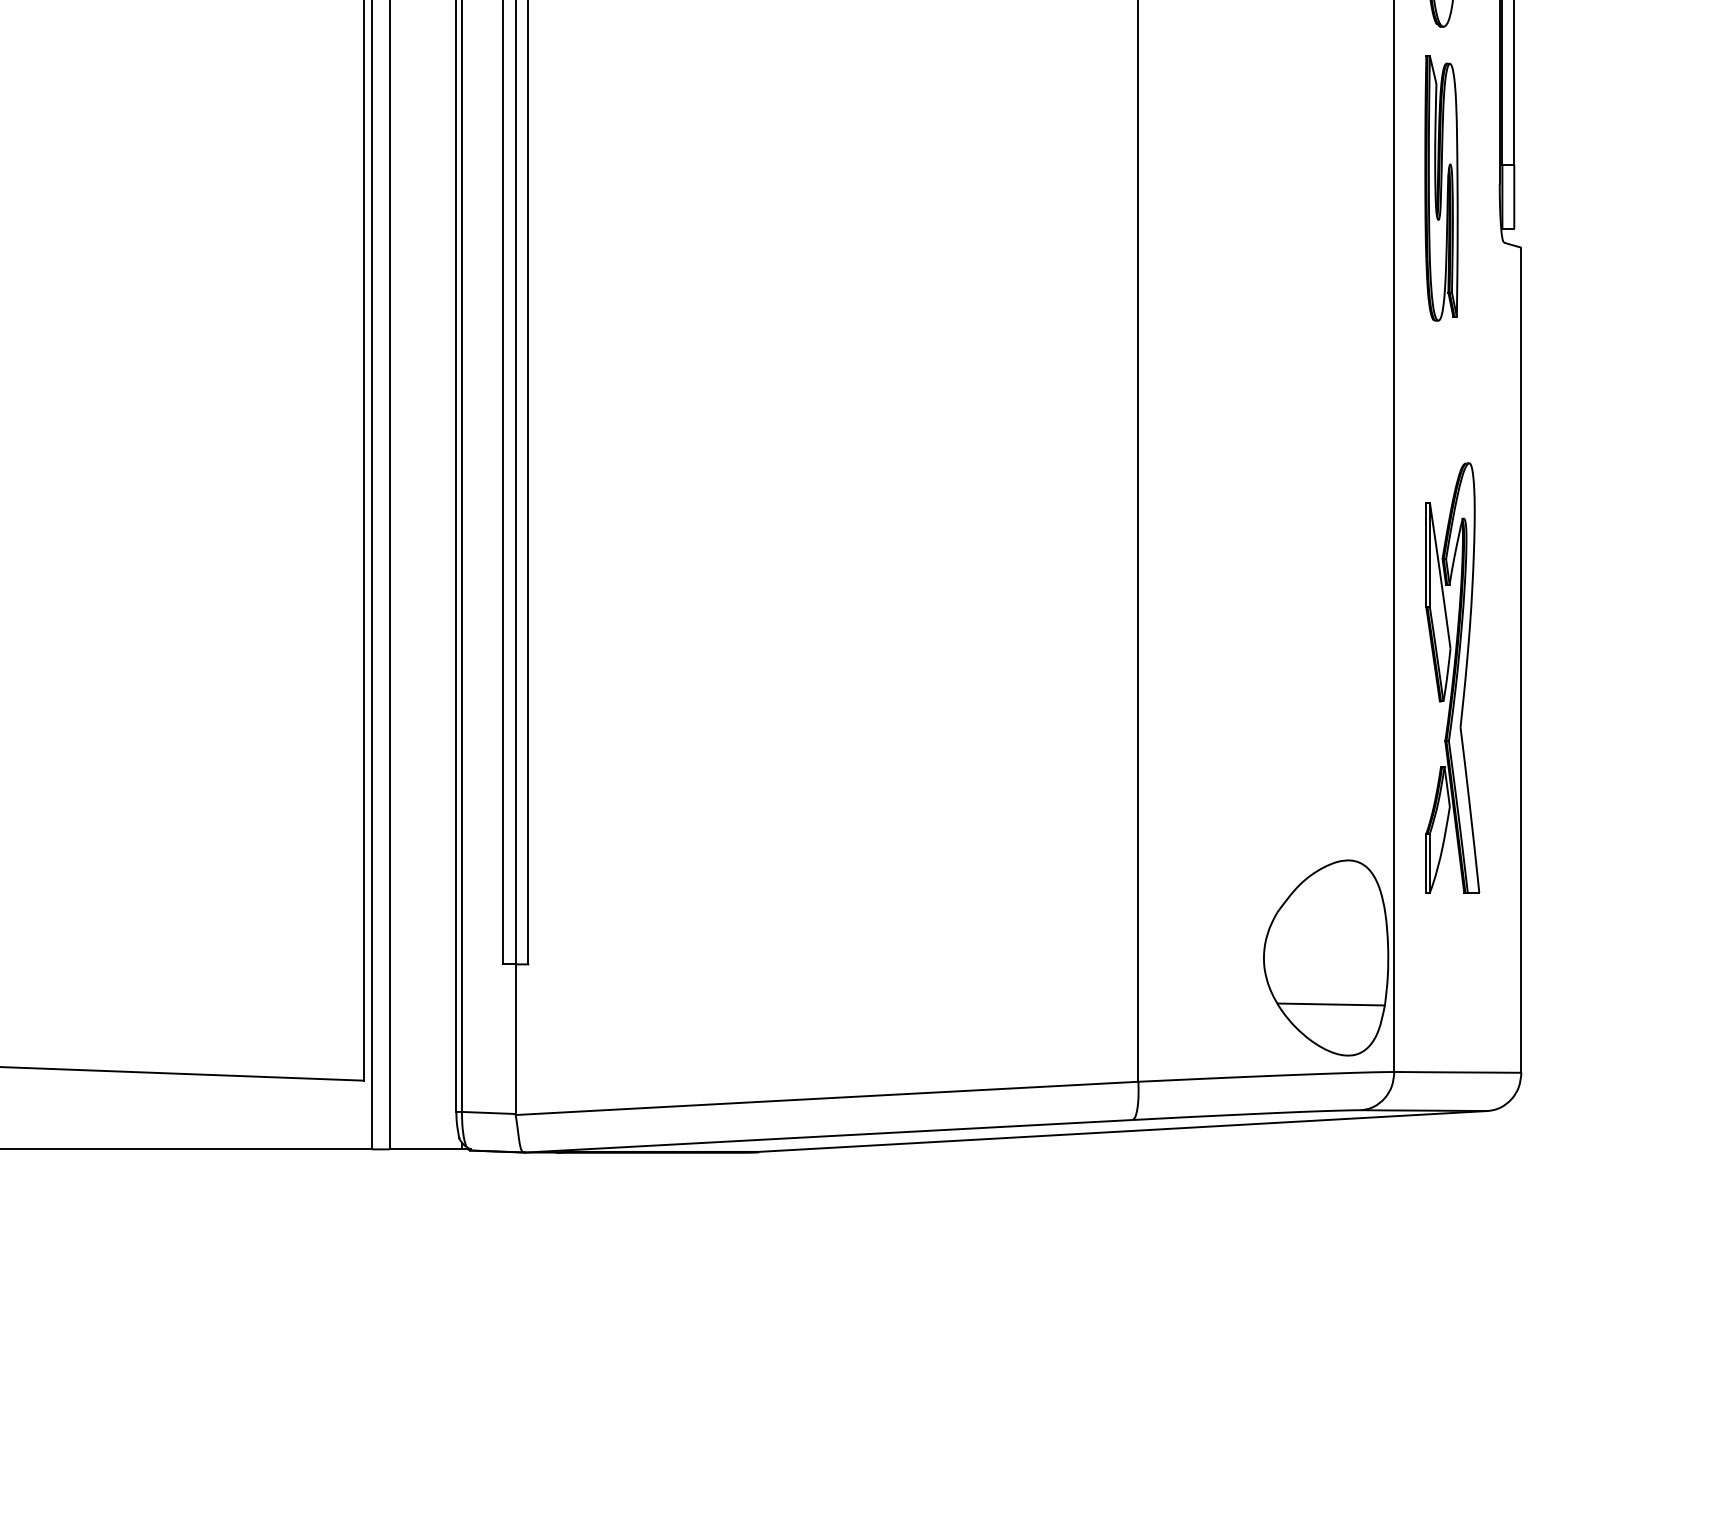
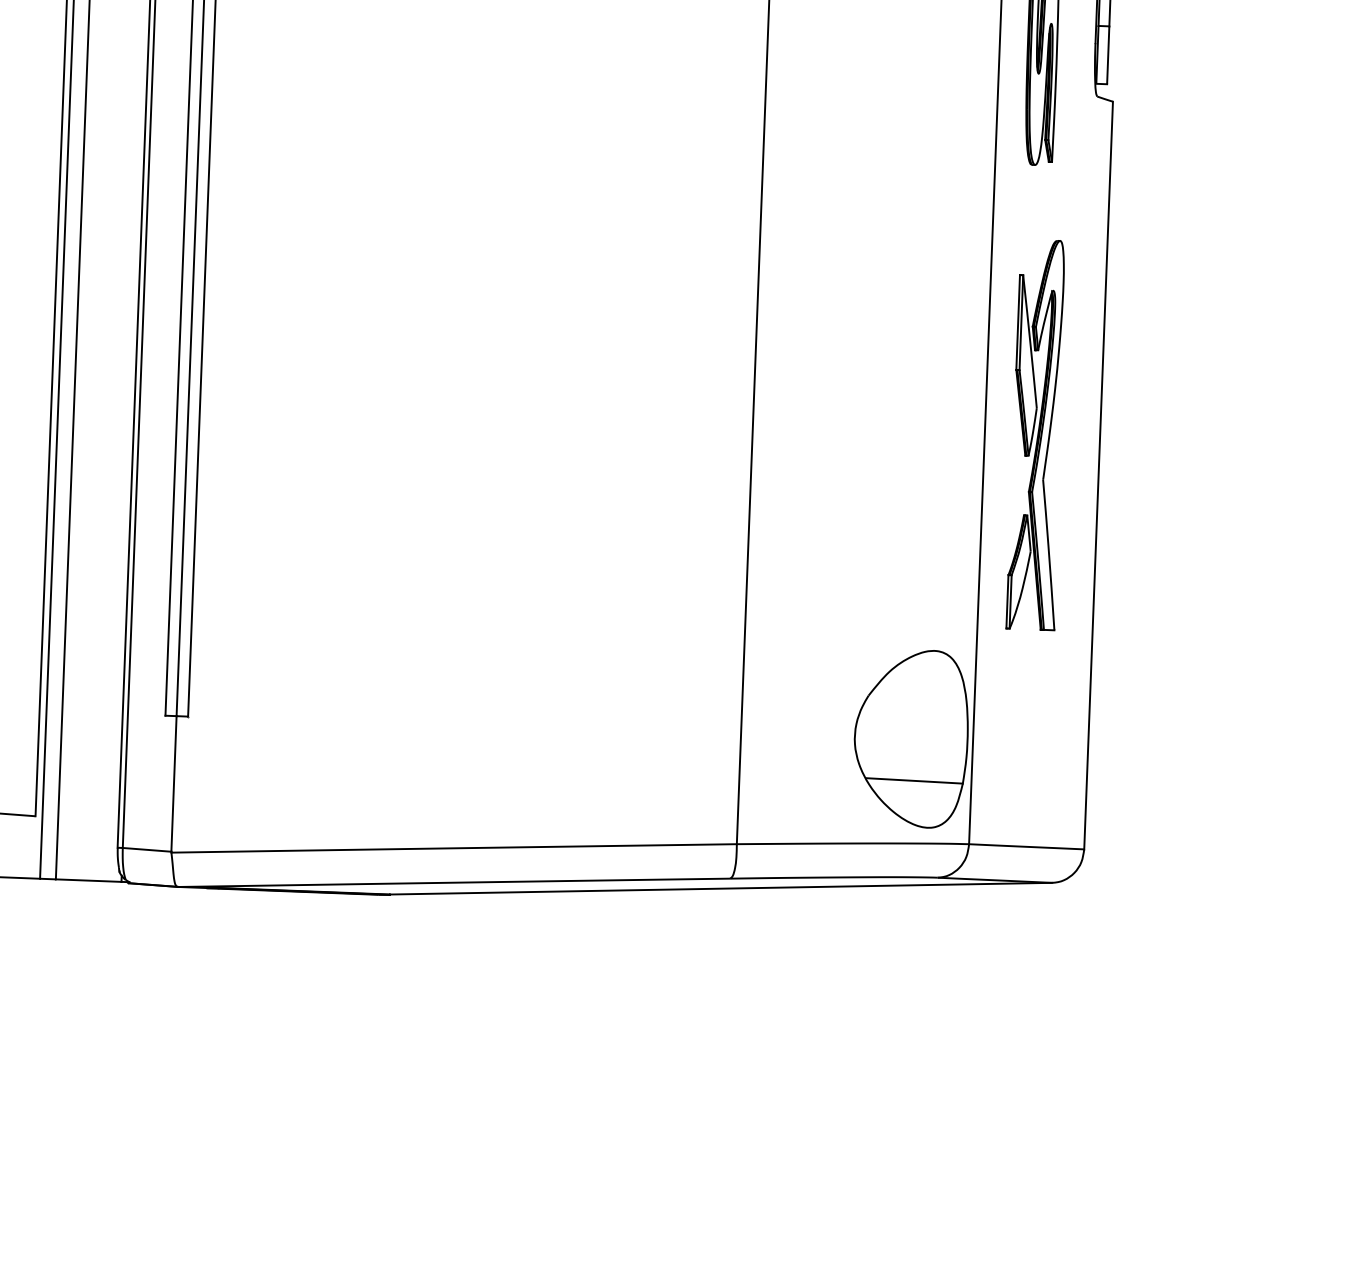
part: (1452, 677) -> (1037, 434), moved

